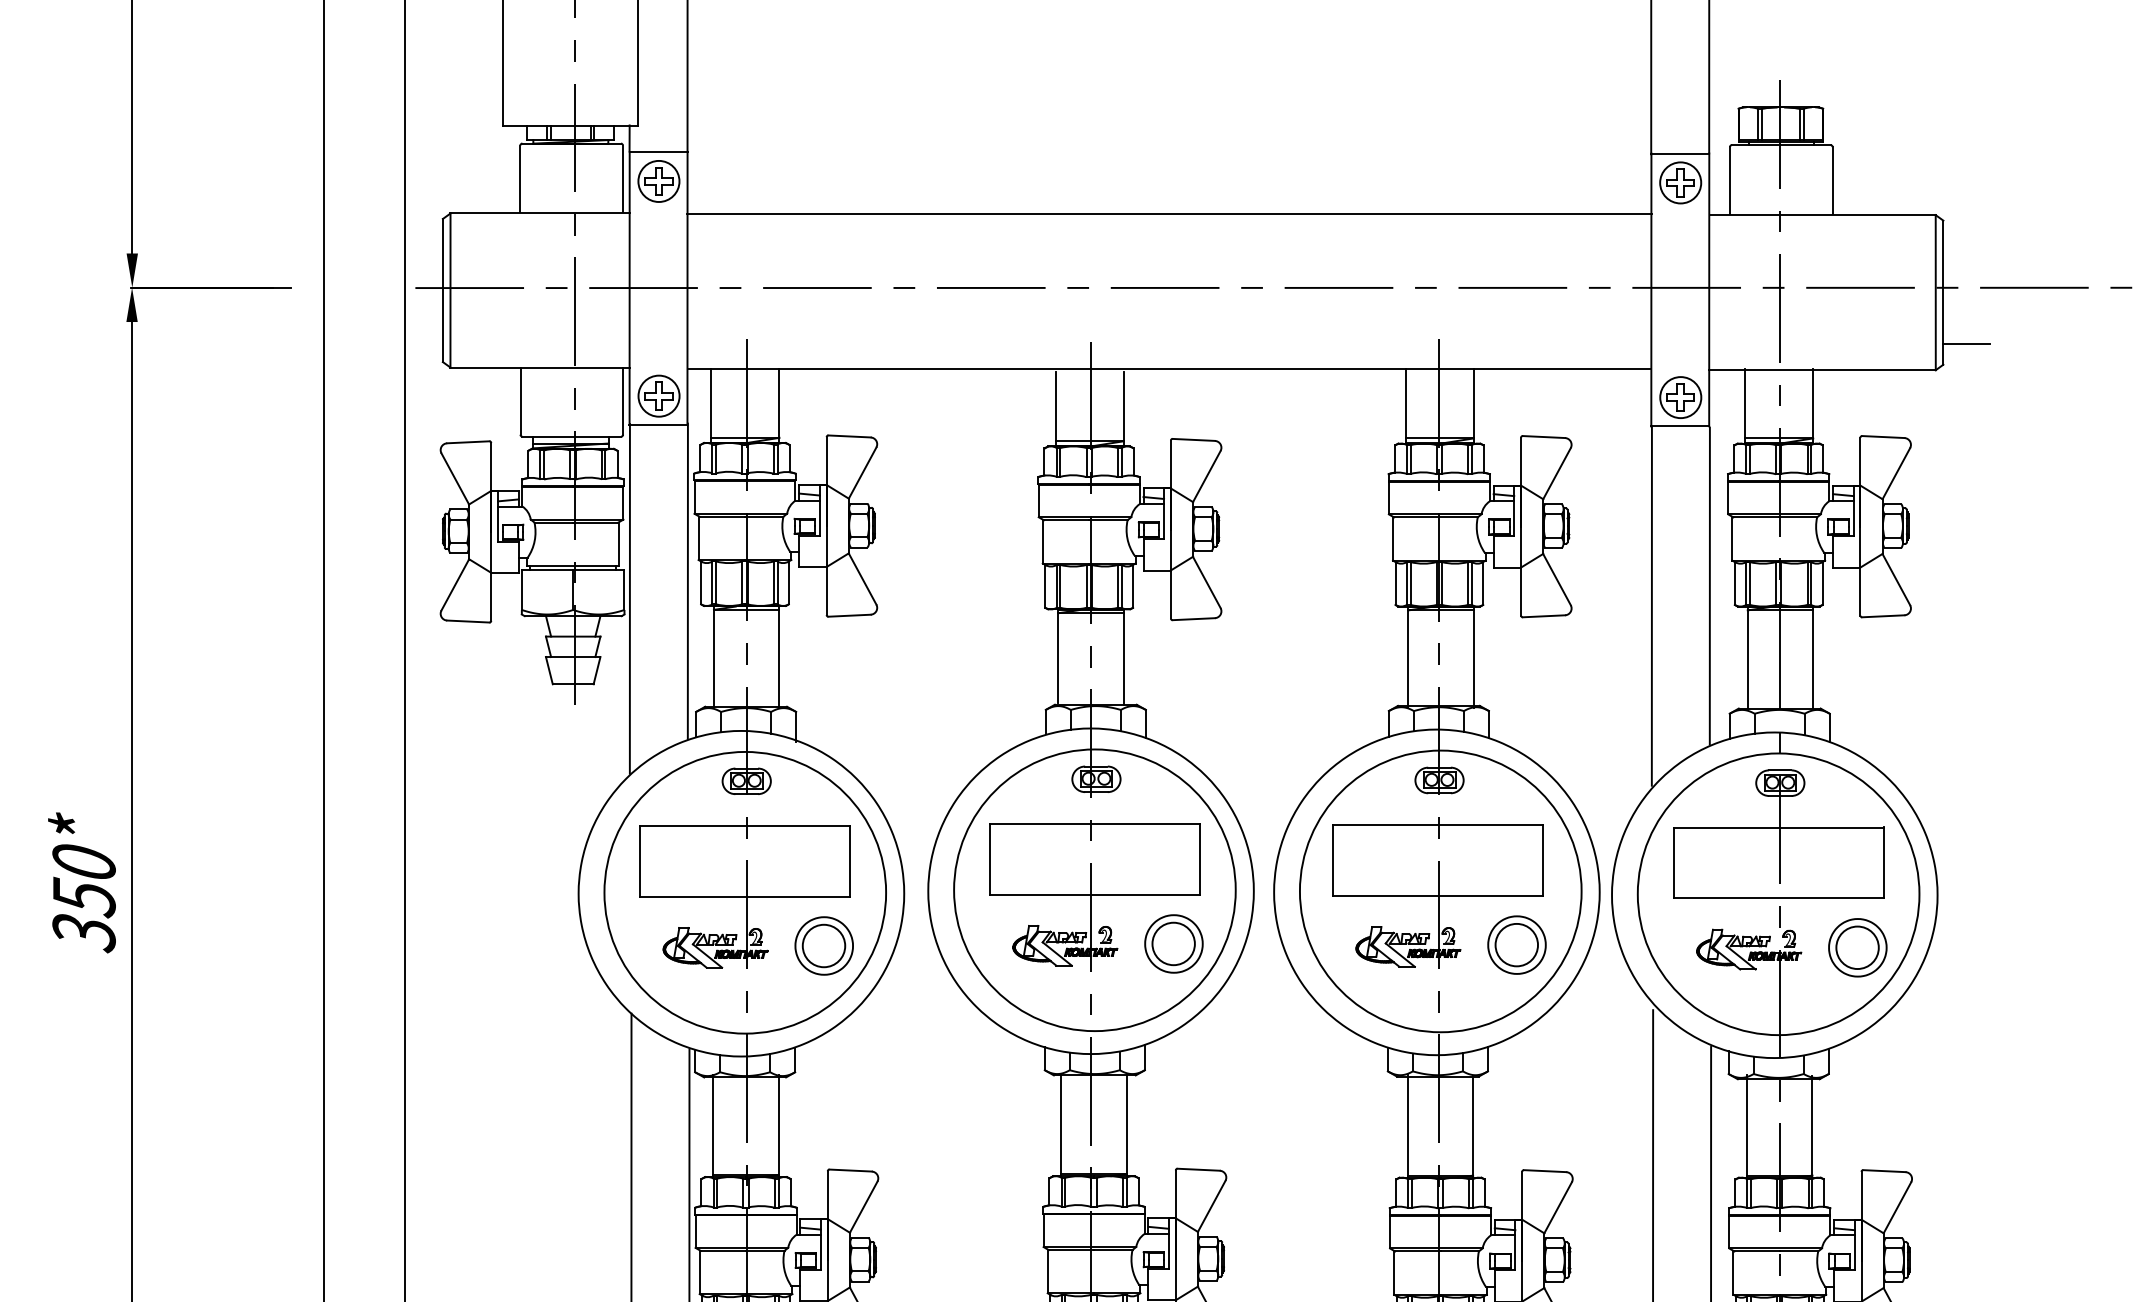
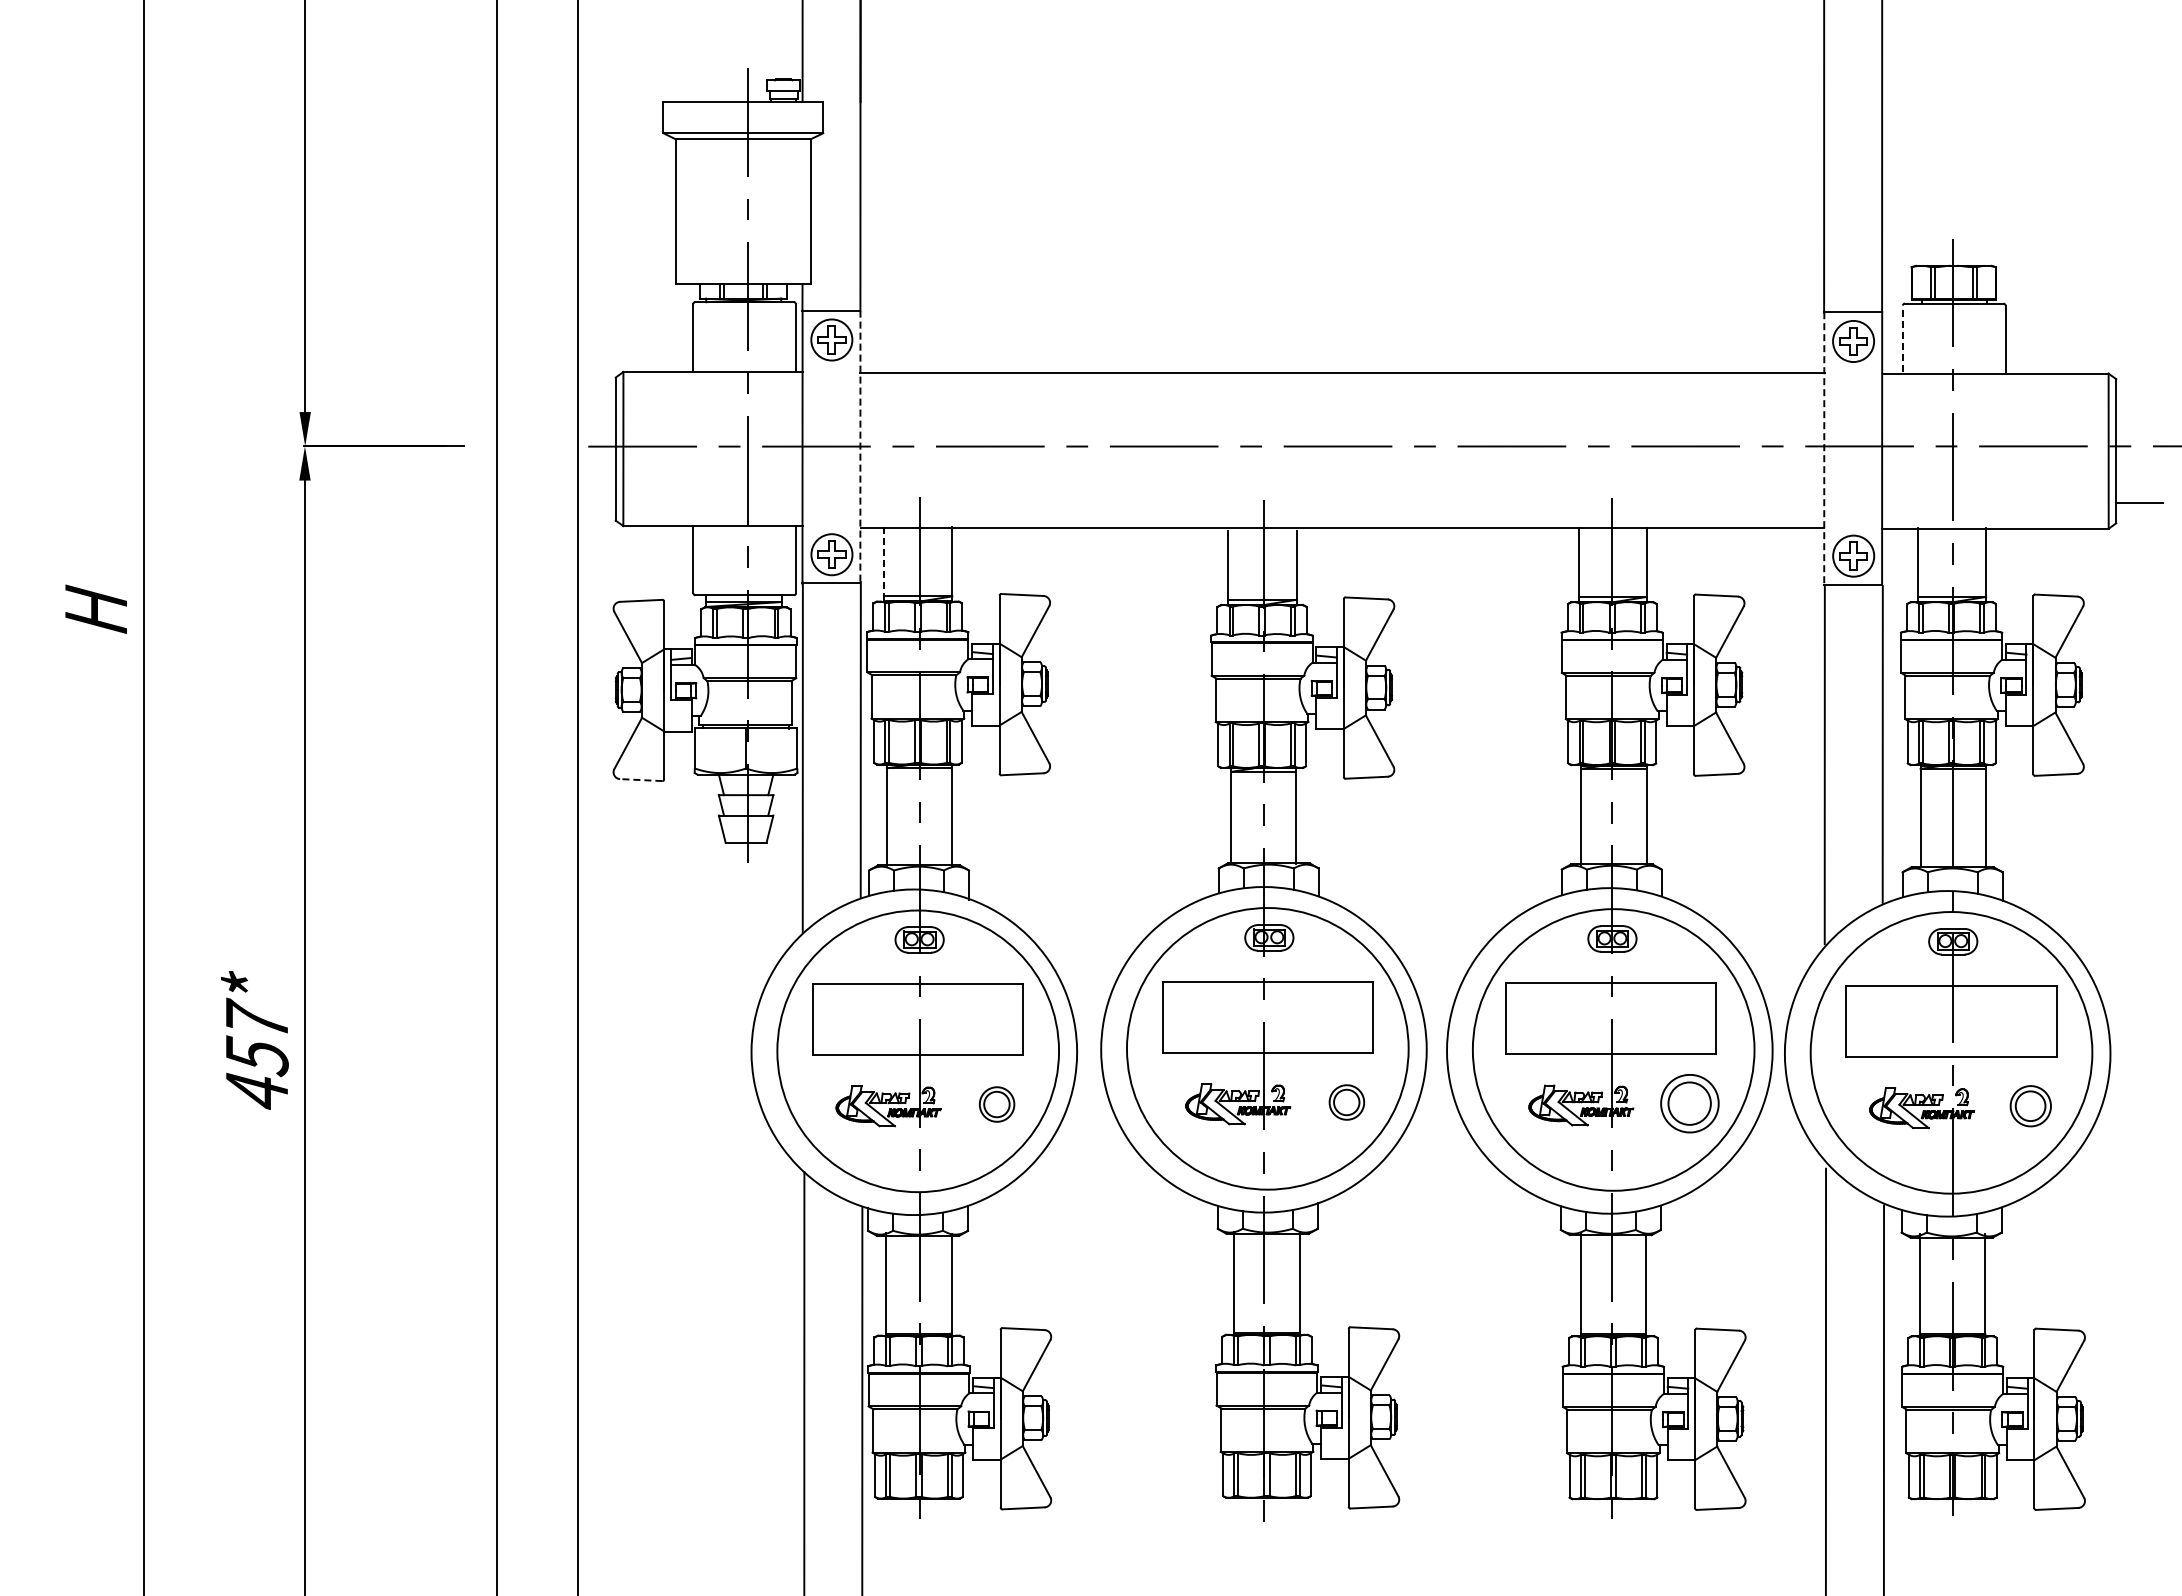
line: (1729, 179) -> (1902, 338), solid -> dashed
line: (687, 288) -> (860, 447), solid -> dashed
line: (1651, 290) -> (1824, 449), solid -> dashed
line: (711, 405) -> (884, 564), solid -> dashed
line: (467, 621) -> (640, 780), solid -> dashed
text: (83, 895) -> (256, 1054), 350* -> 457*
part: (1173, 943) -> (1346, 1102), size x0.6
part: (823, 945) -> (996, 1104), size x0.6
part: (1857, 946) -> (2030, 1105), size x0.7

